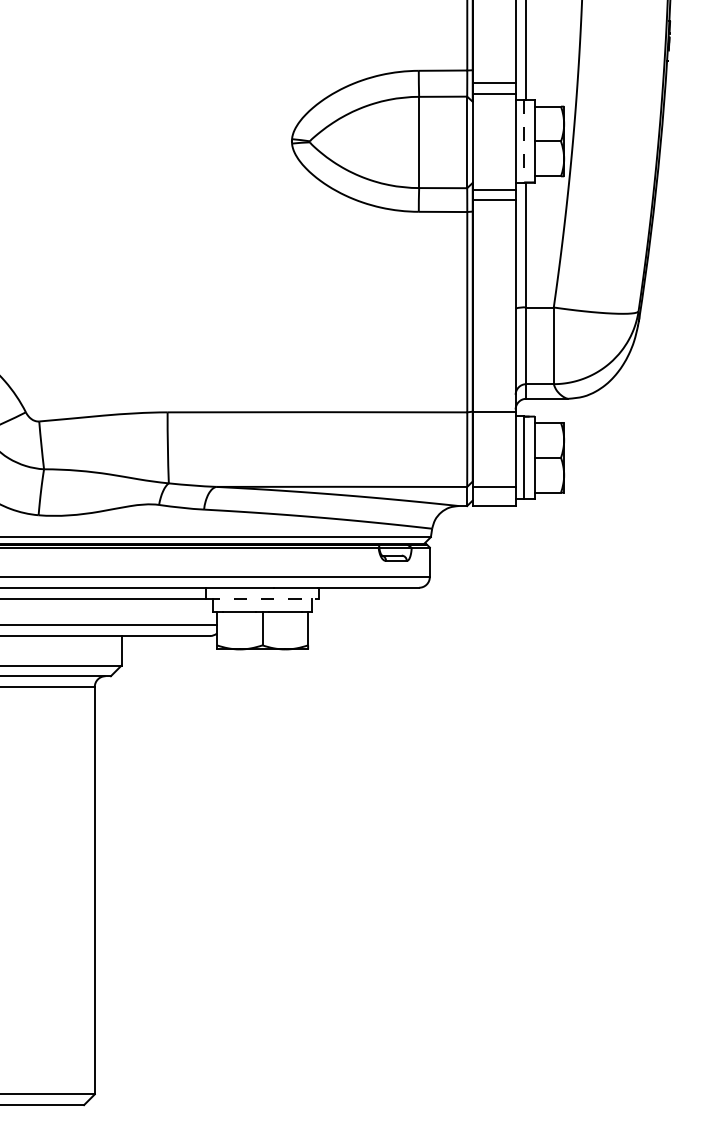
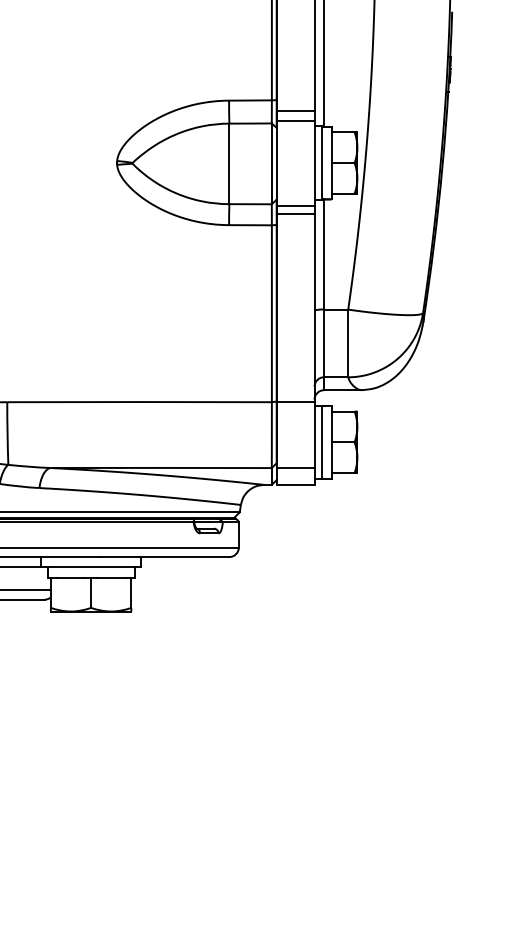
line: (524, 141) -> (322, 163), dashed -> solid
line: (263, 598) -> (91, 566), dashed -> solid

